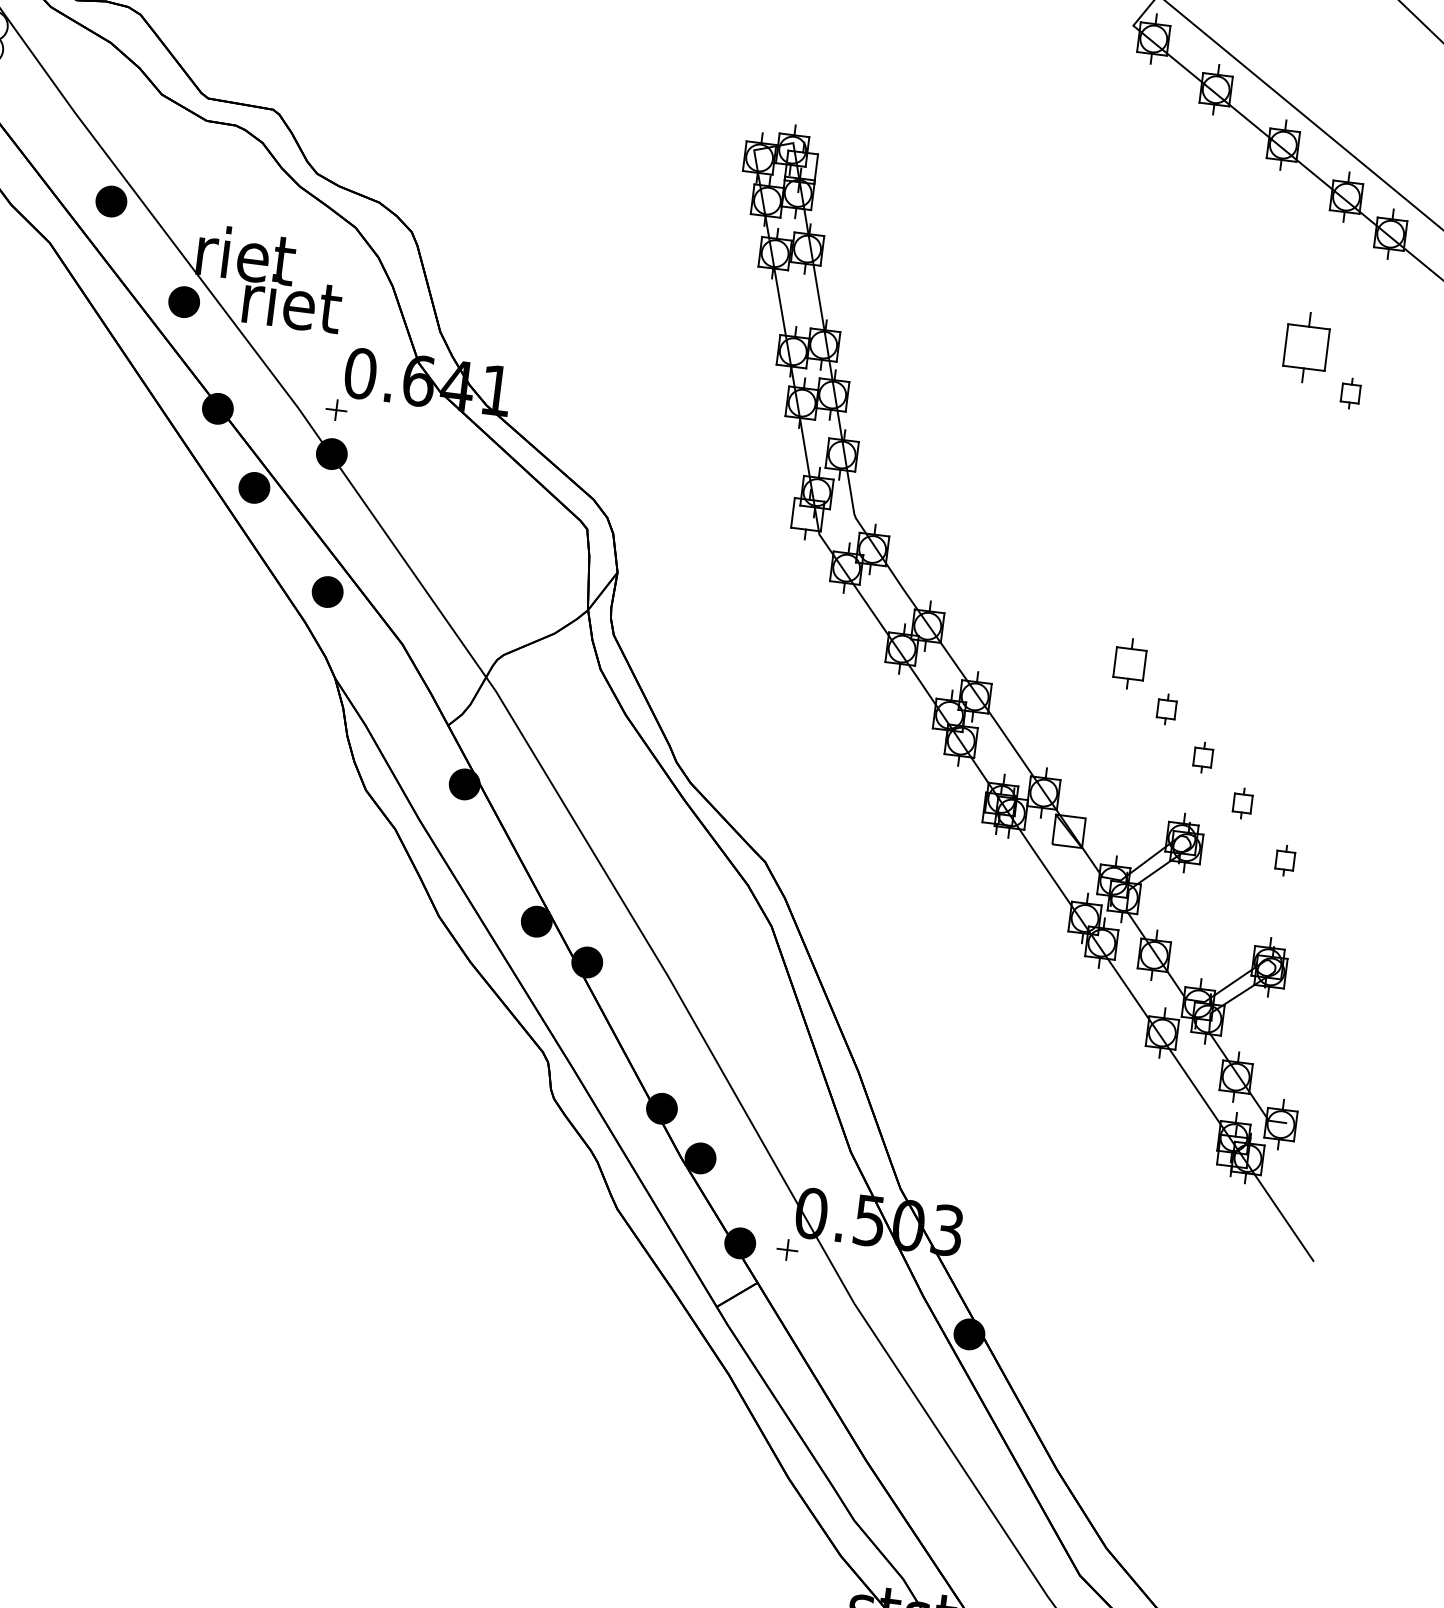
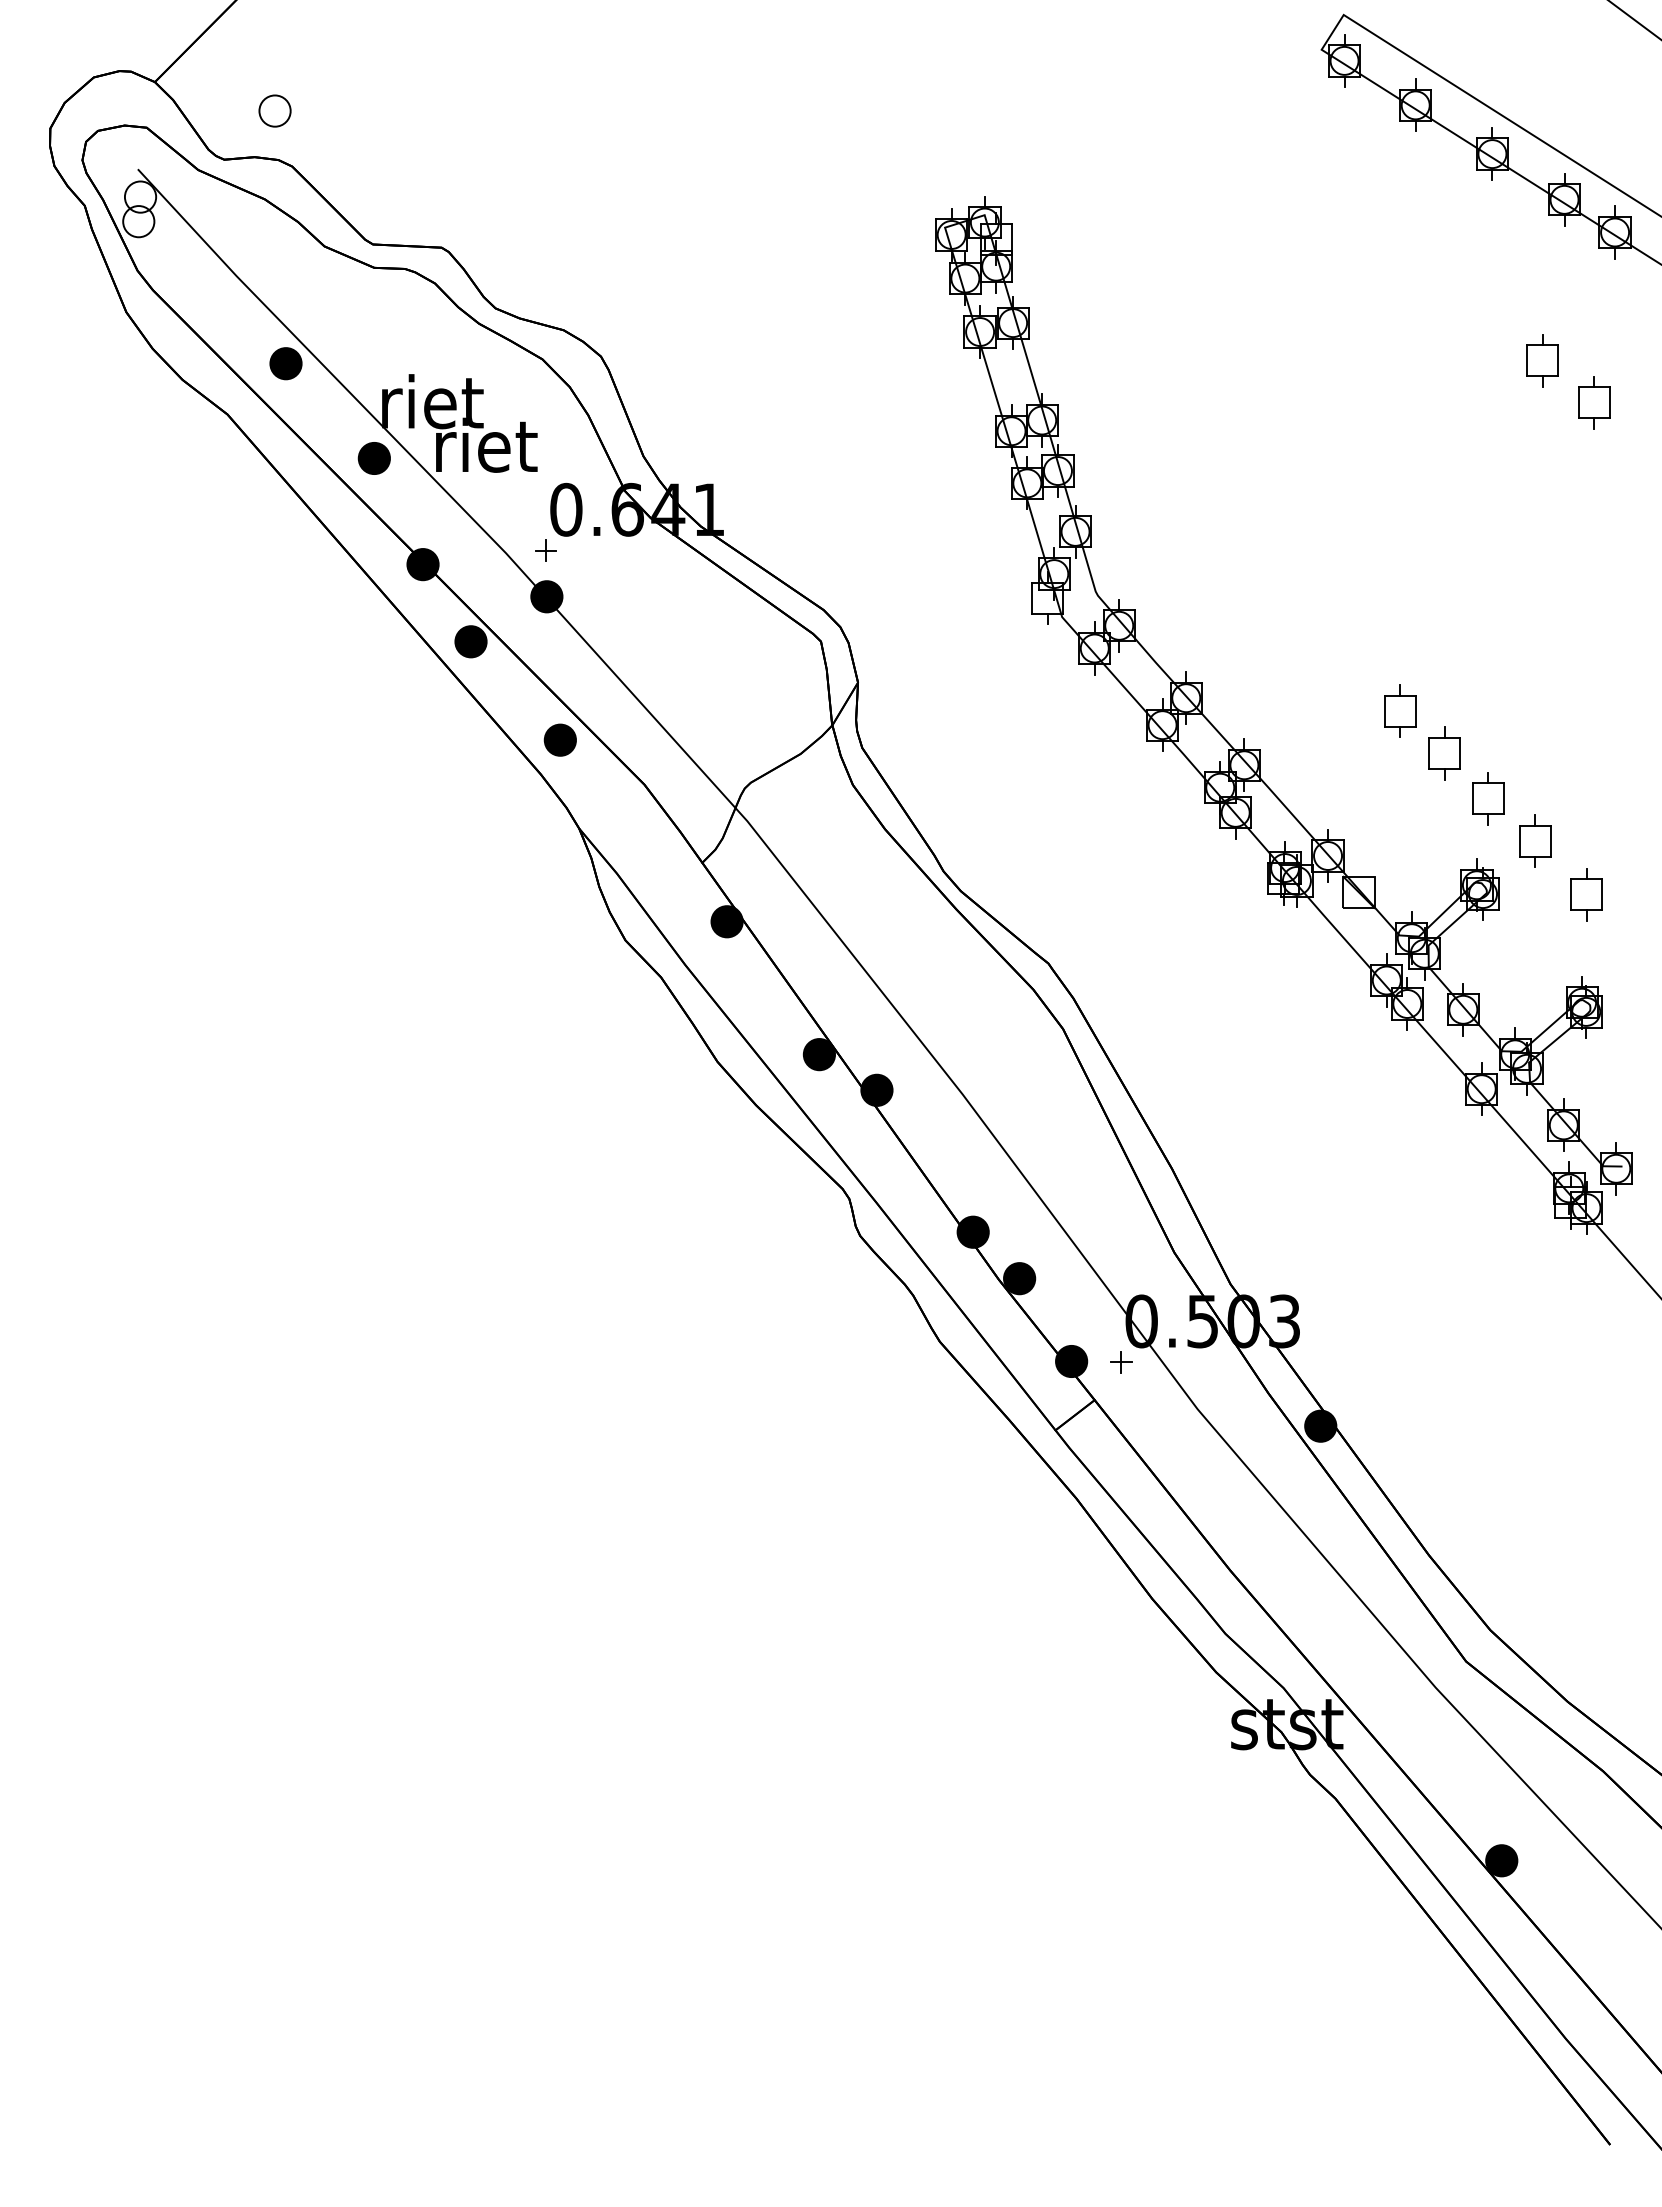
part: (1306, 347) -> (1542, 360), size x0.71
part: (1350, 393) -> (1594, 402), size x1.67
part: (1166, 709) -> (1444, 753), size x1.67
part: (1203, 757) -> (1488, 798), size x1.67
part: (1243, 802) -> (1535, 840), size x1.67
part: (1285, 860) -> (1586, 894), size x1.67

